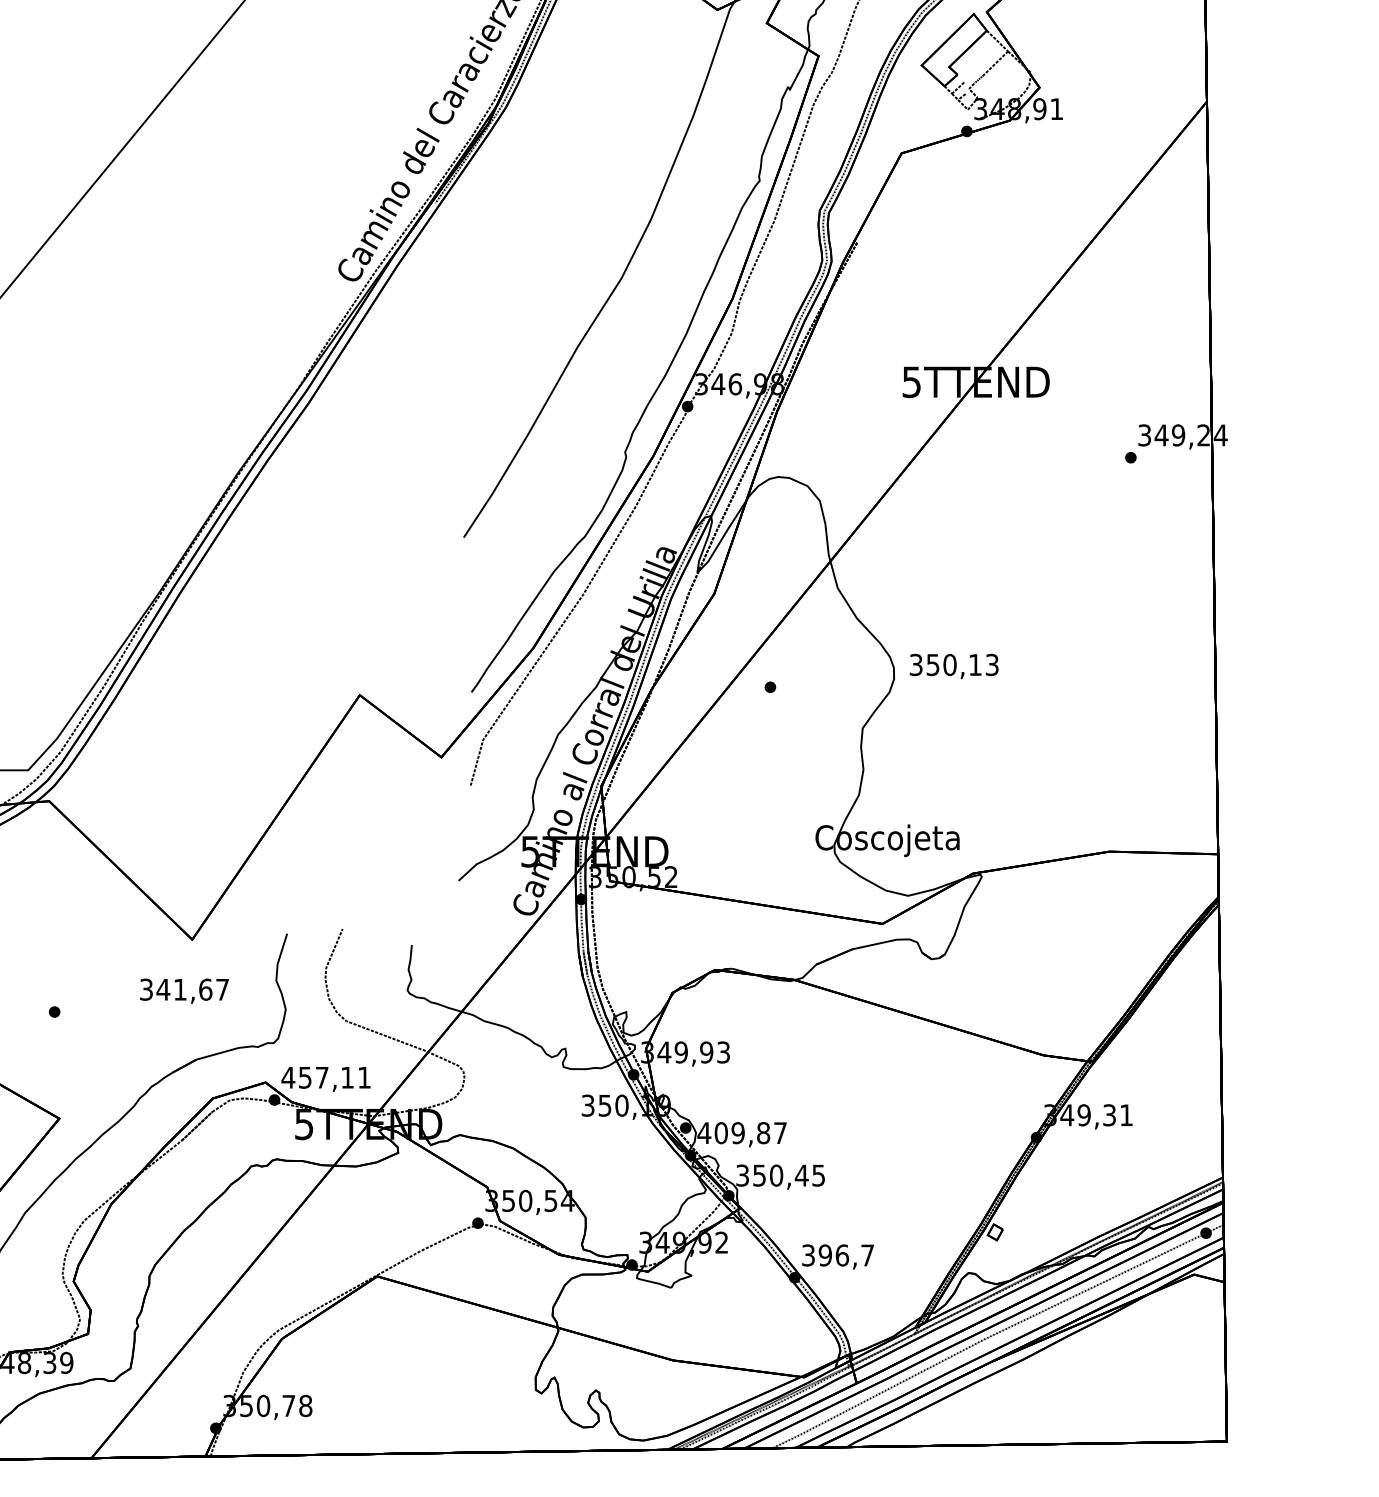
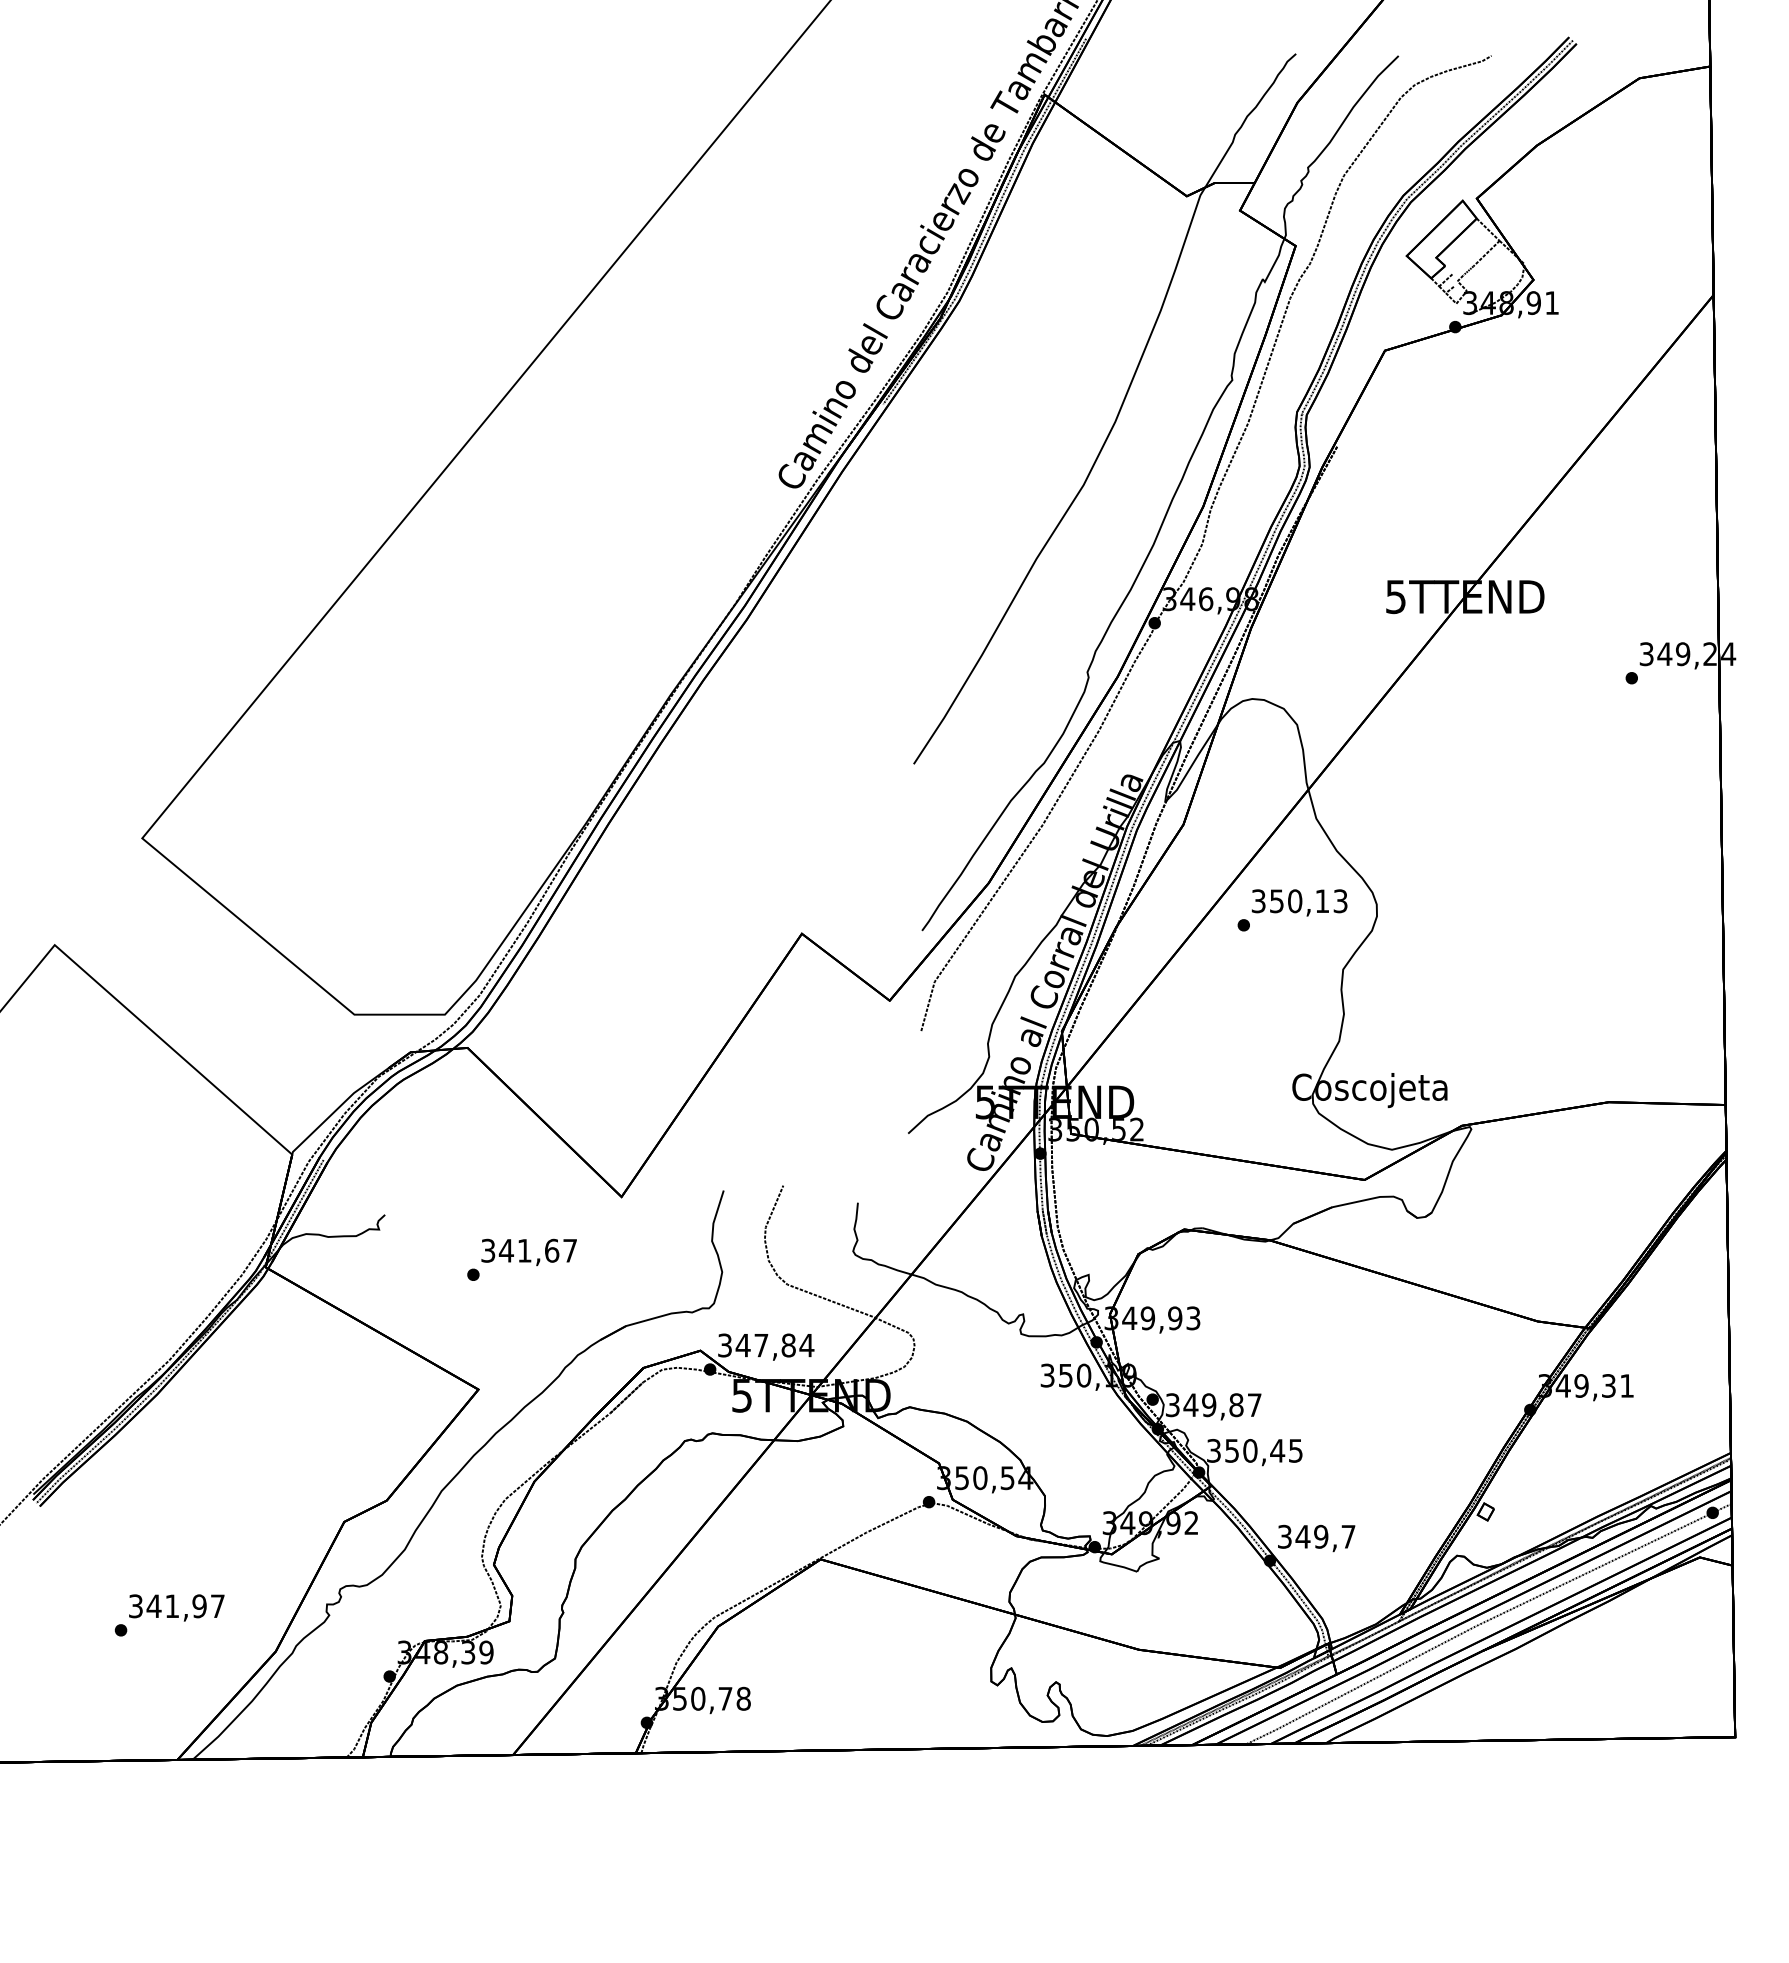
text: (954, 666) -> (1299, 902), moved
text: (183, 990) -> (528, 1251), moved
text: (325, 1077) -> (765, 1345), 457,11 -> 347,84
text: (712, 1133) -> (1181, 1405), 409,87 -> 349,87
text: (833, 1255) -> (1311, 1536), 396,7 -> 349,7

